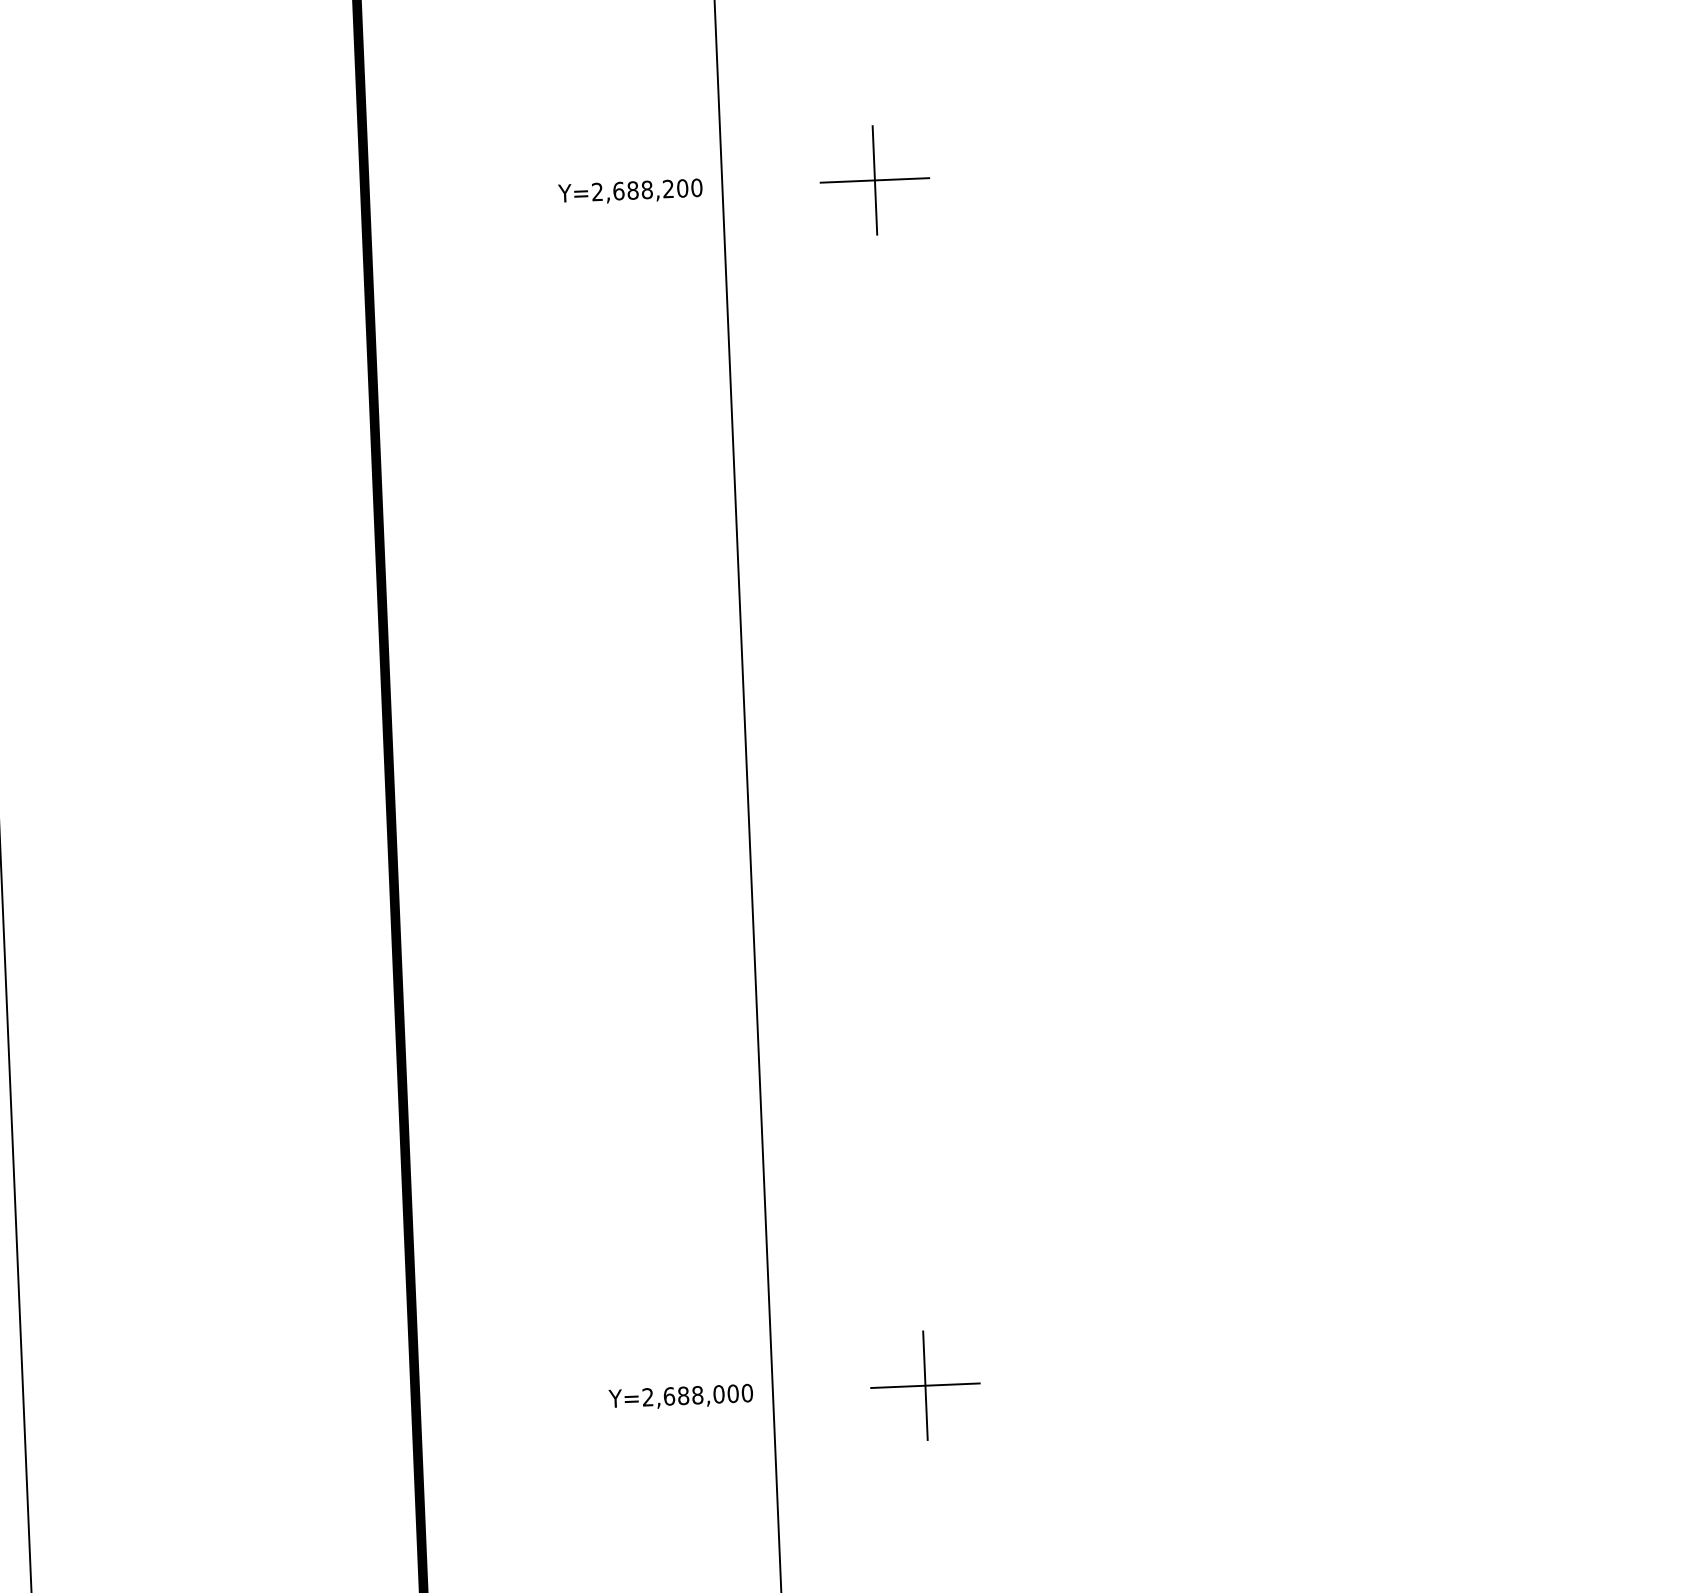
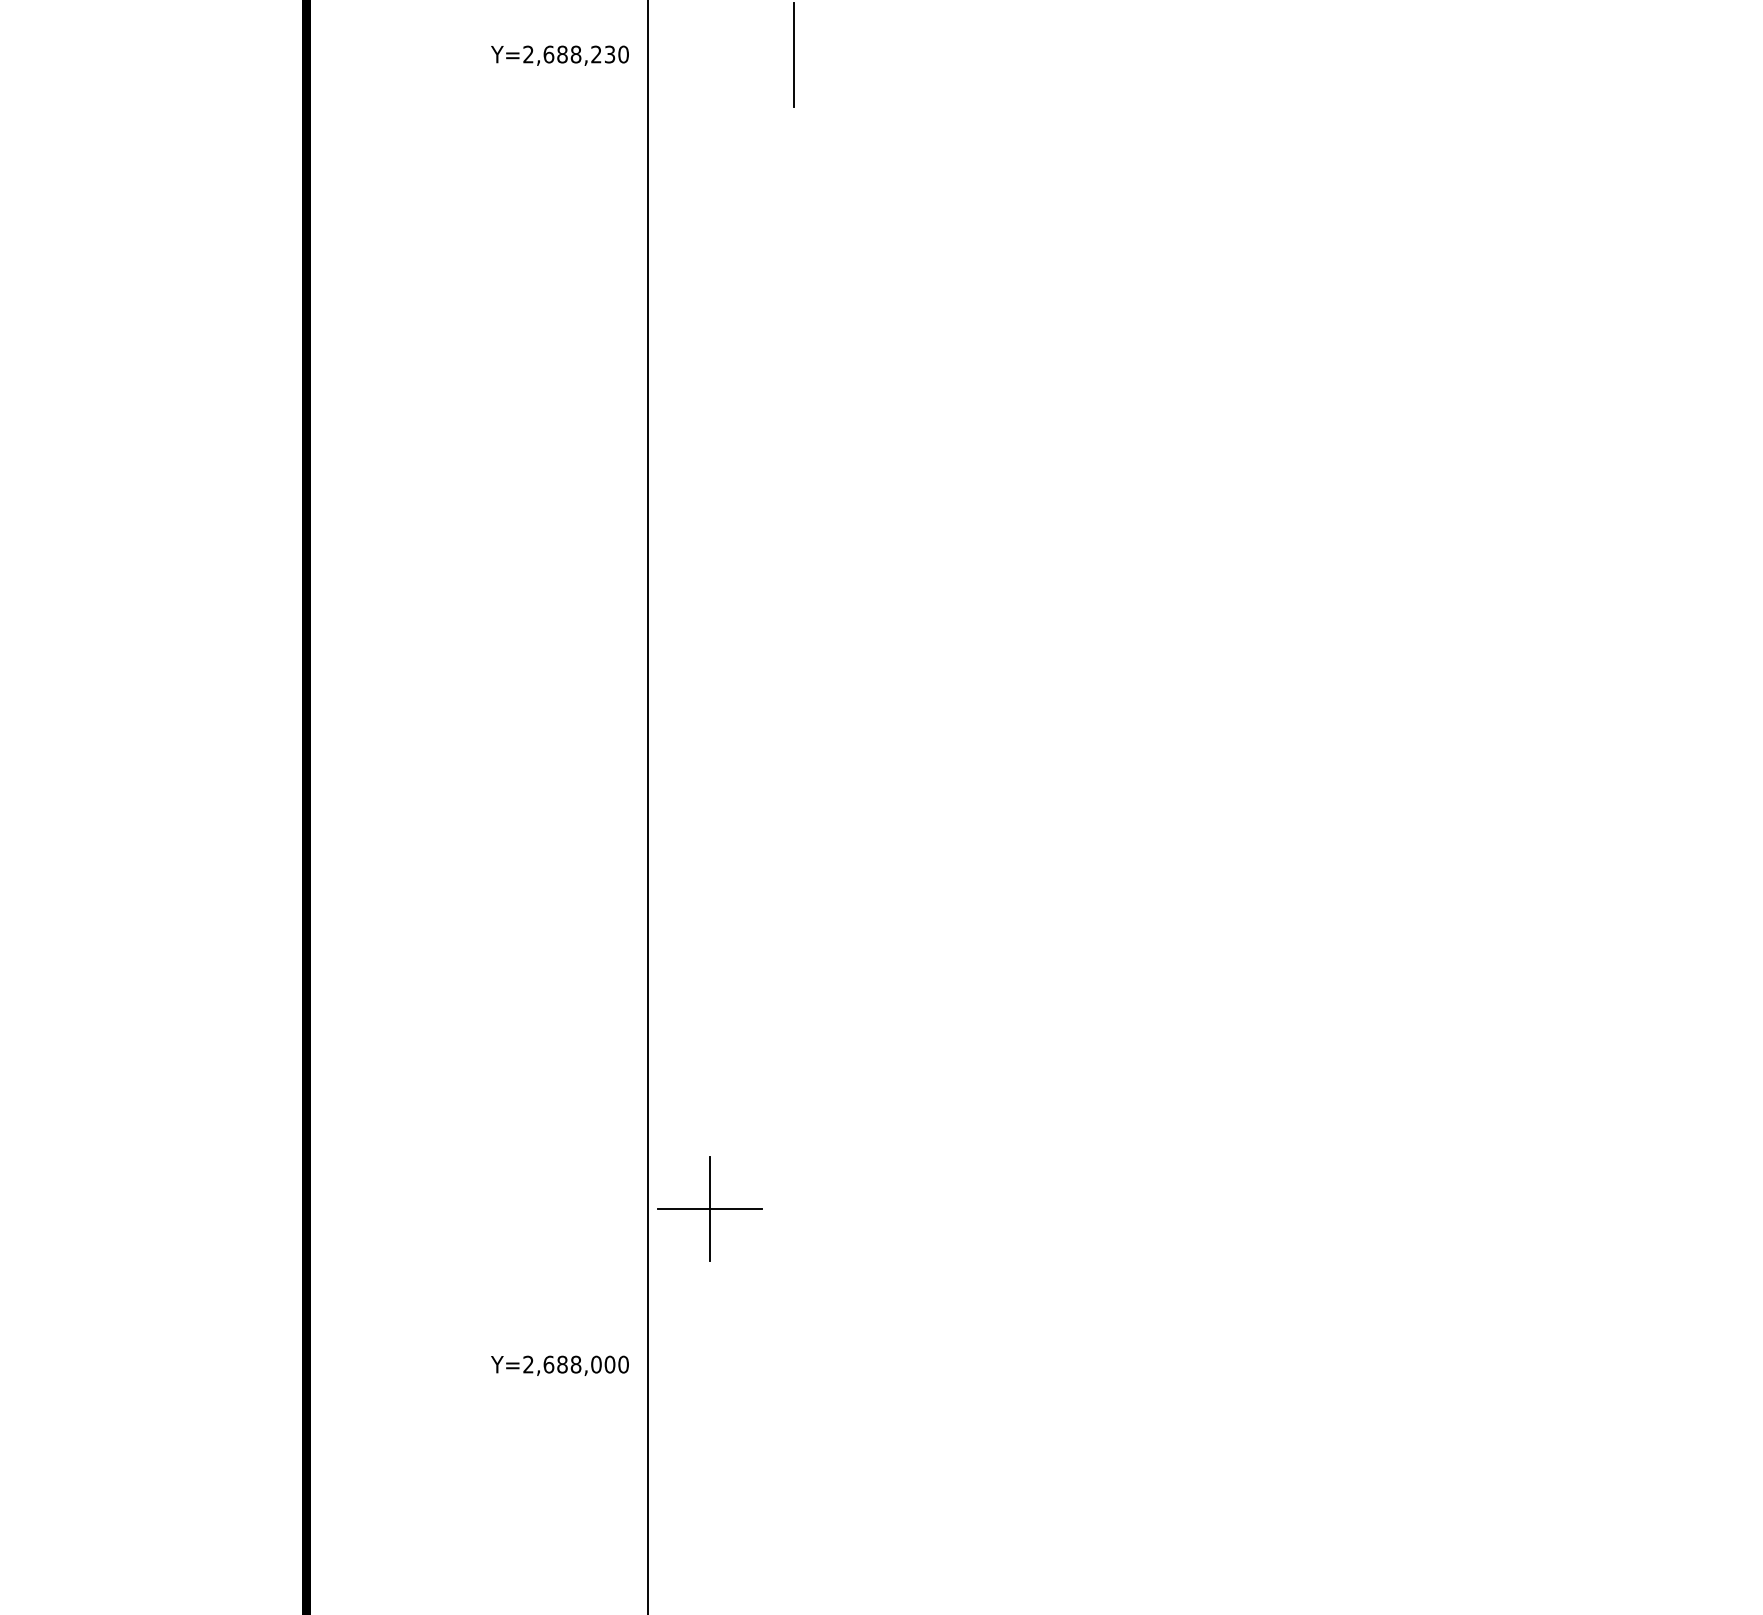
line: (875, 180) -> (794, 54), removed
text: (682, 188) -> (609, 54), Y=2,688,200 -> Y=2,688,230
part: (924, 1385) -> (709, 1208), moved
text: (680, 1396) -> (559, 1365), moved

